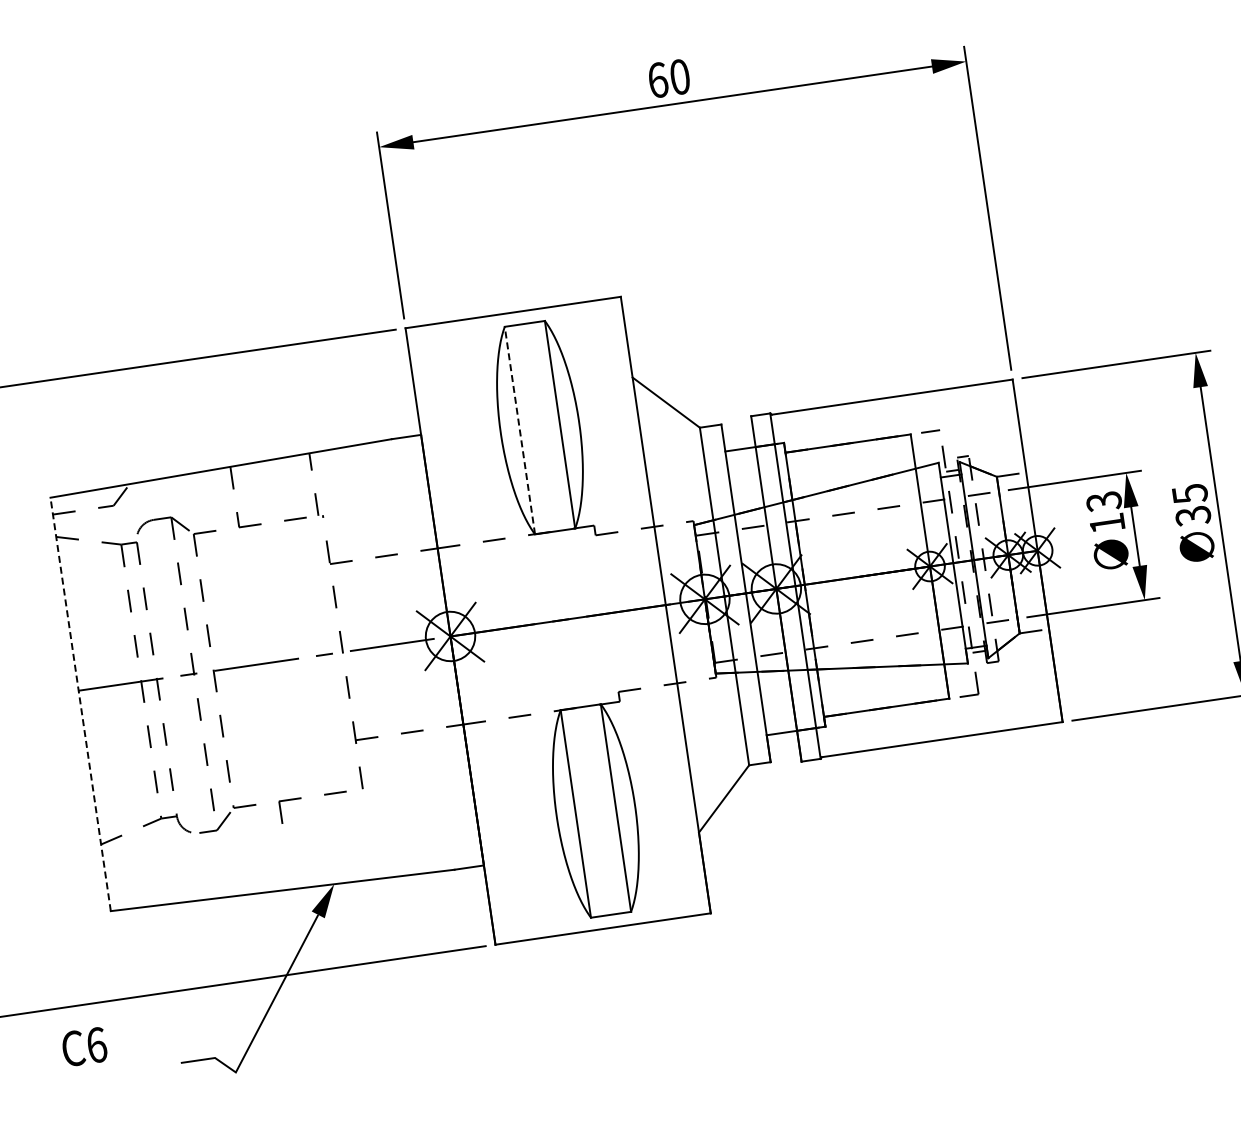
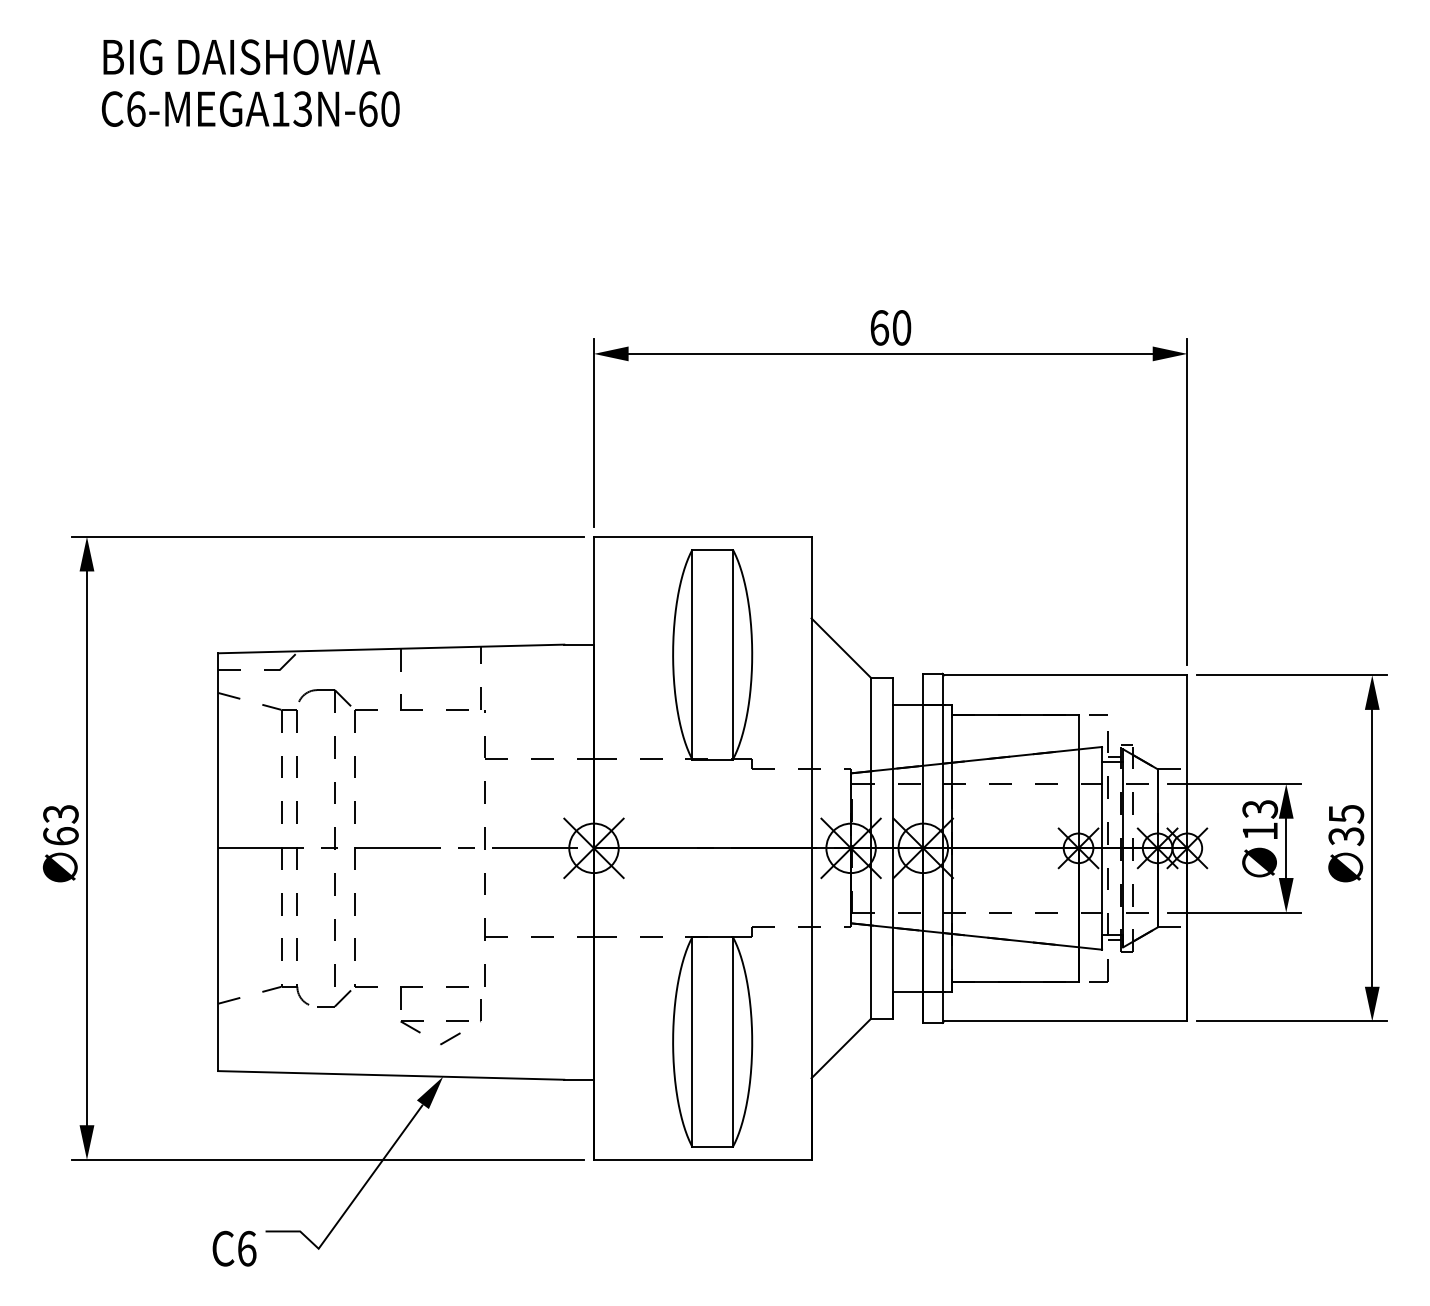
line: (520, 430) -> (692, 654), dashed -> solid
line: (81, 704) -> (218, 862), dashed -> solid
part: (329, 829) -> (446, 1021), added
text: (84, 1046) -> (234, 1248), moved

